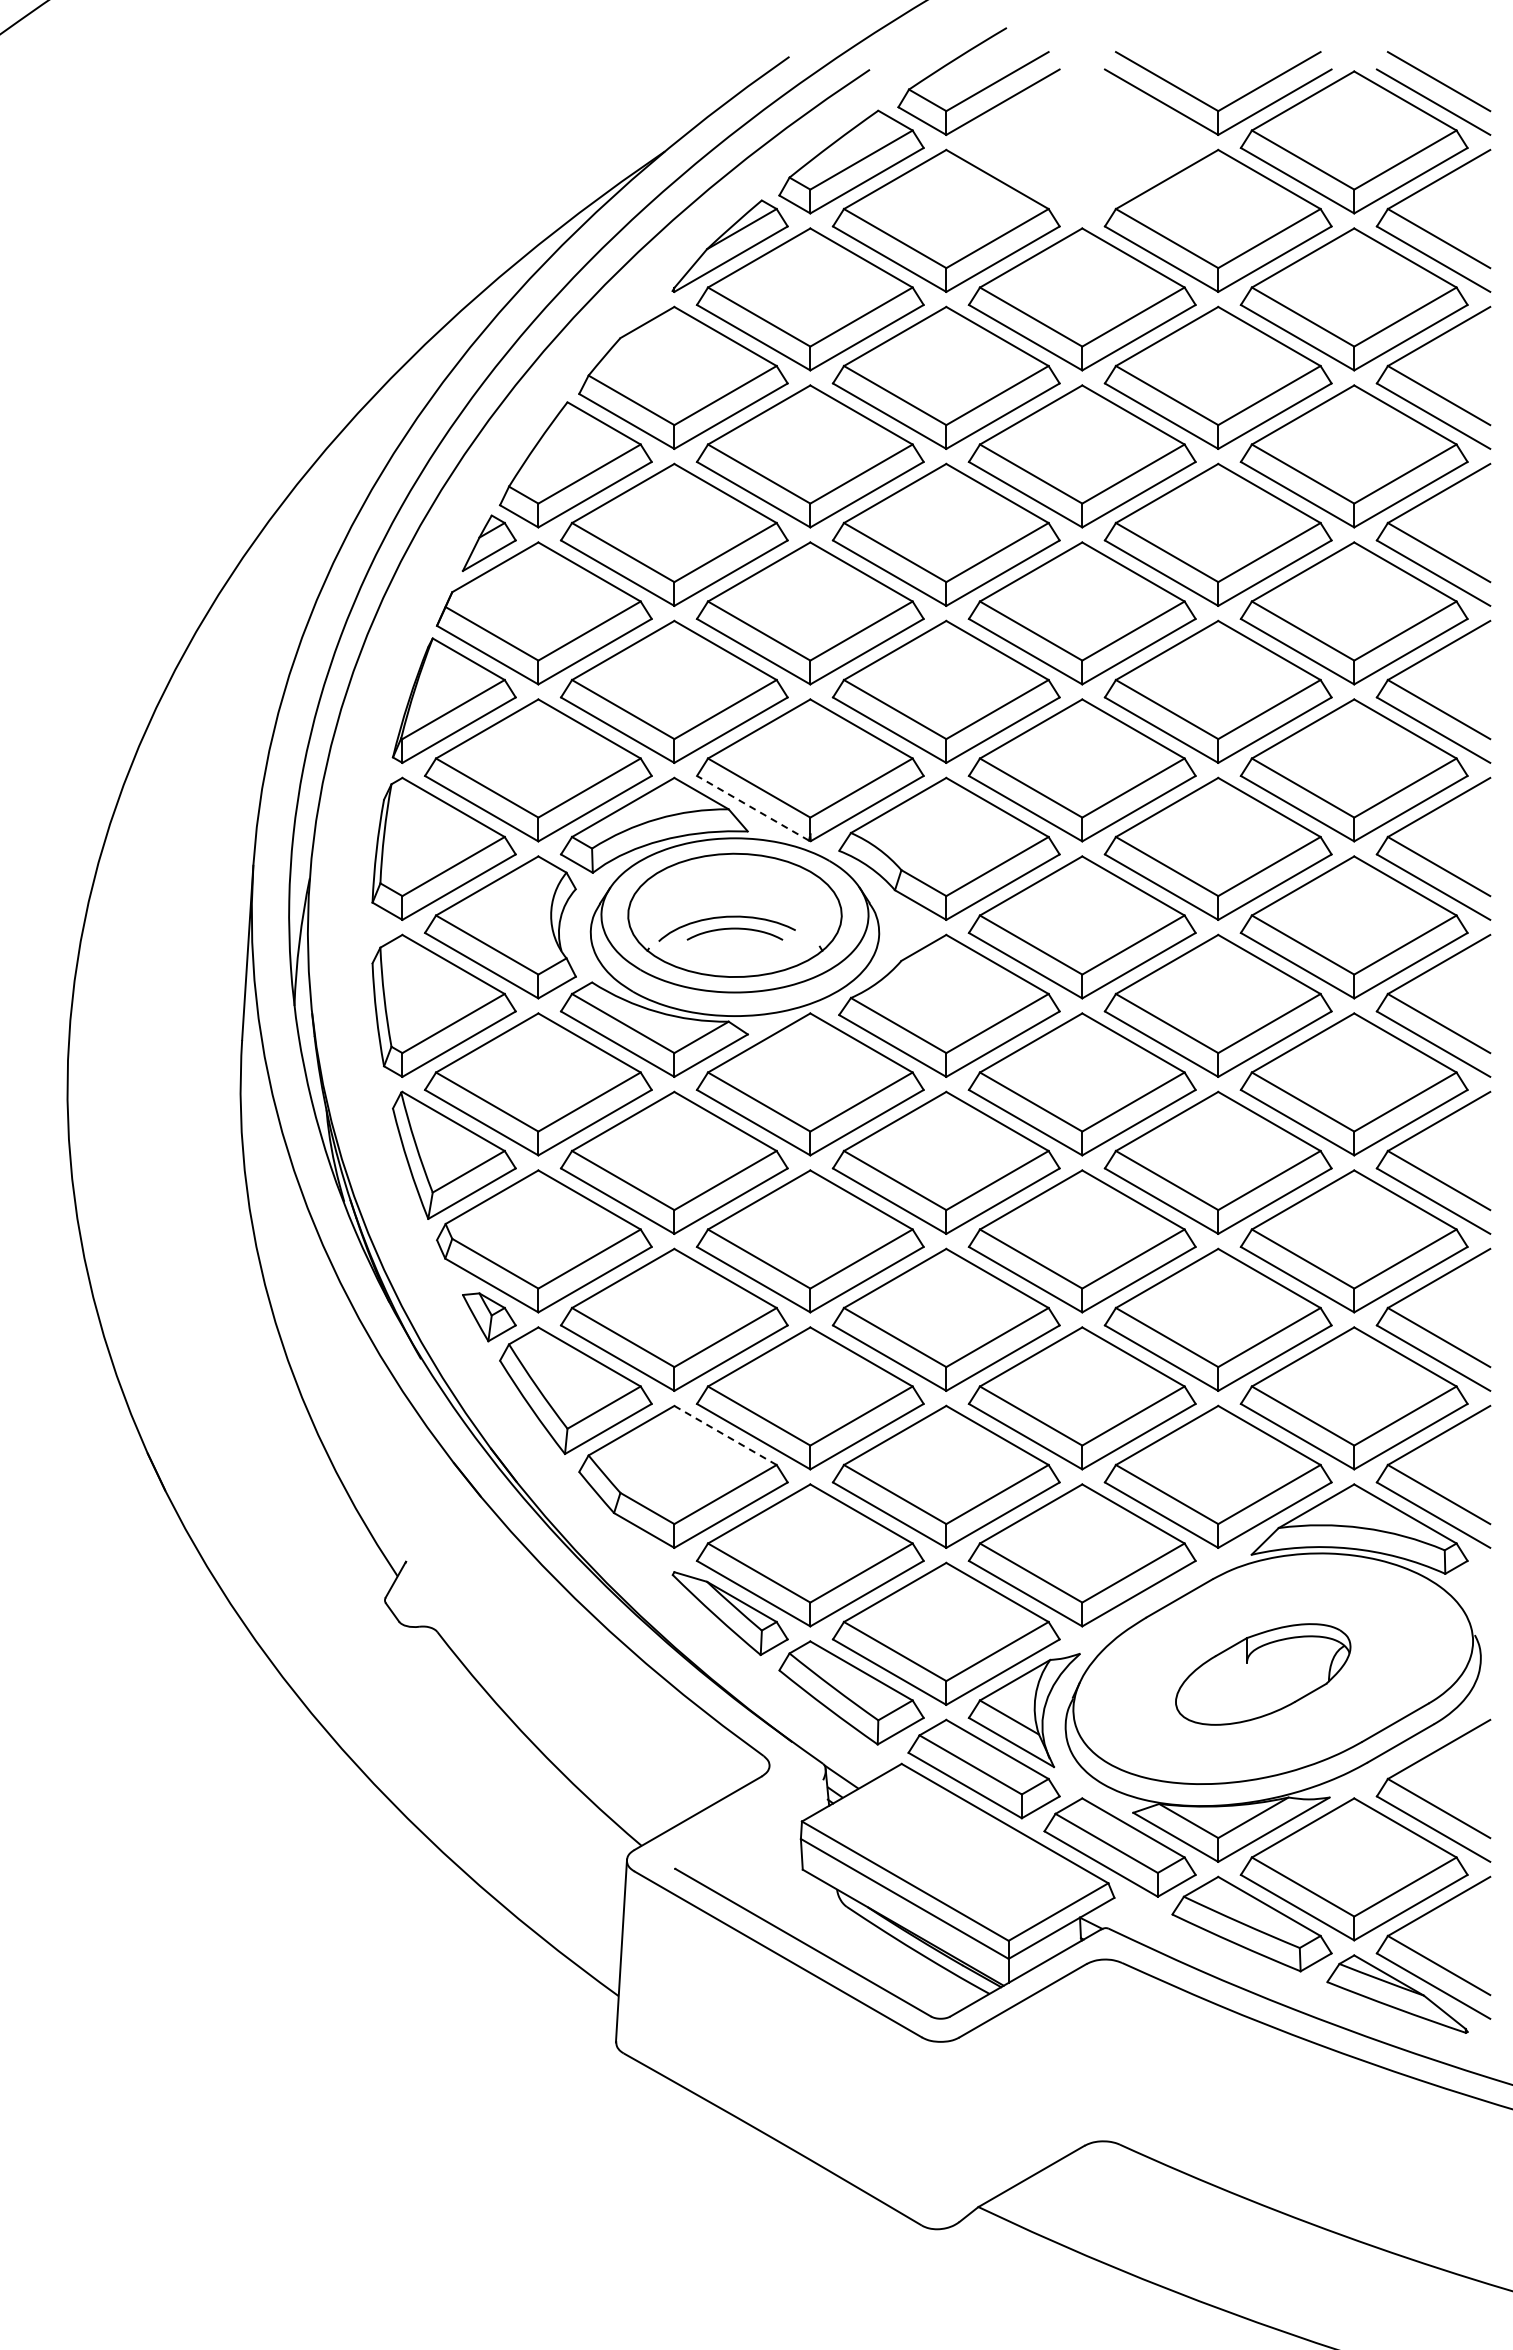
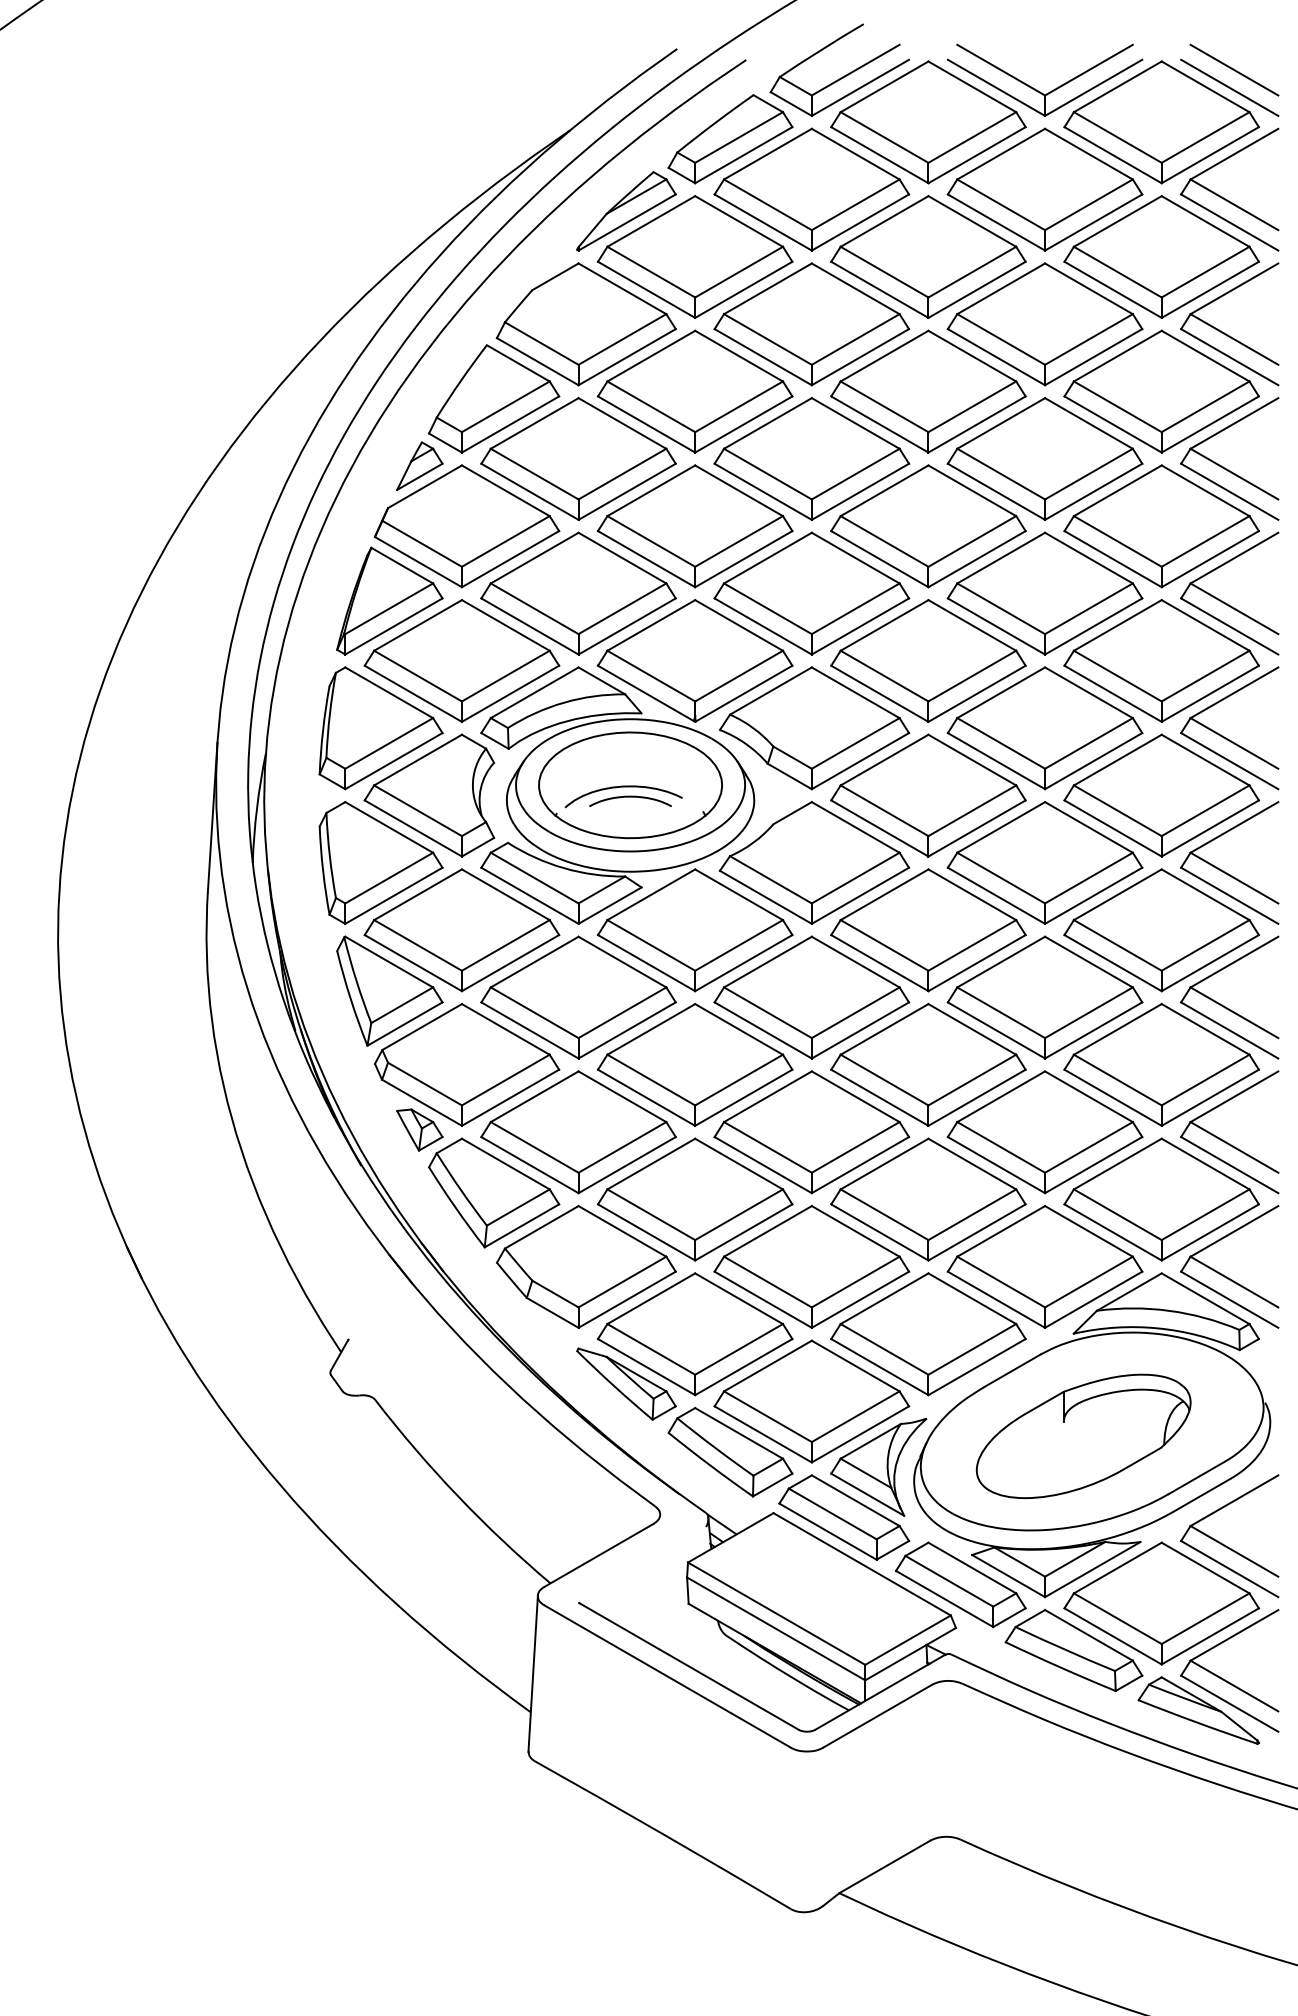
part: (1081, 142) -> (927, 122), added
line: (753, 808) -> (646, 693), dashed -> solid
line: (725, 1435) -> (622, 1231), dashed -> solid
part: (1262, 1674) -> (1082, 1436), size x1.43

